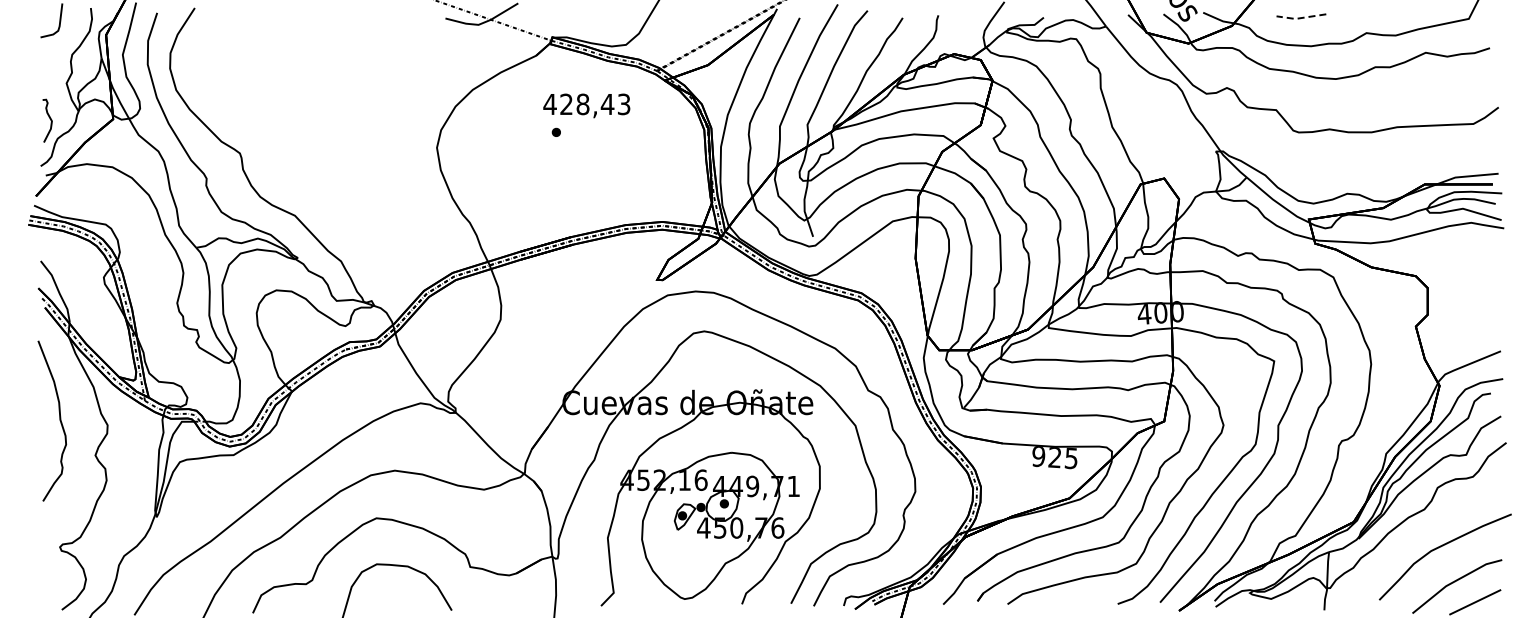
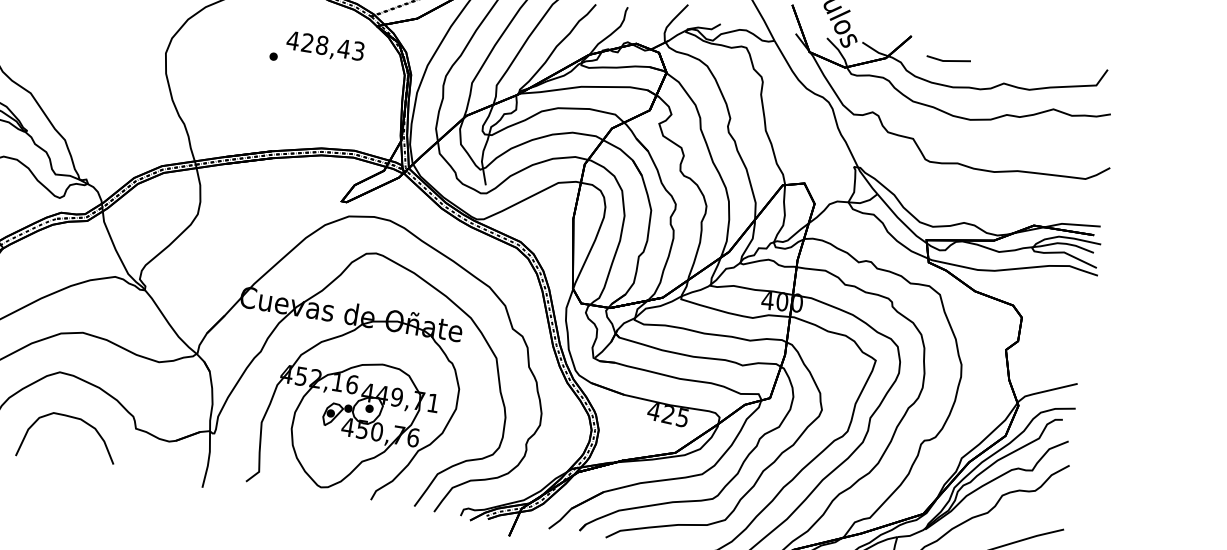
line: (1300, 18) -> (947, 61), dashed -> solid
text: (586, 105) -> (325, 46), moved
text: (1038, 456) -> (653, 411), 925 -> 425

